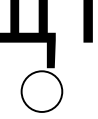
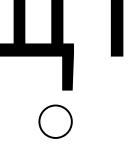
circle: (41, 91) -> (55, 121), size x0.6

